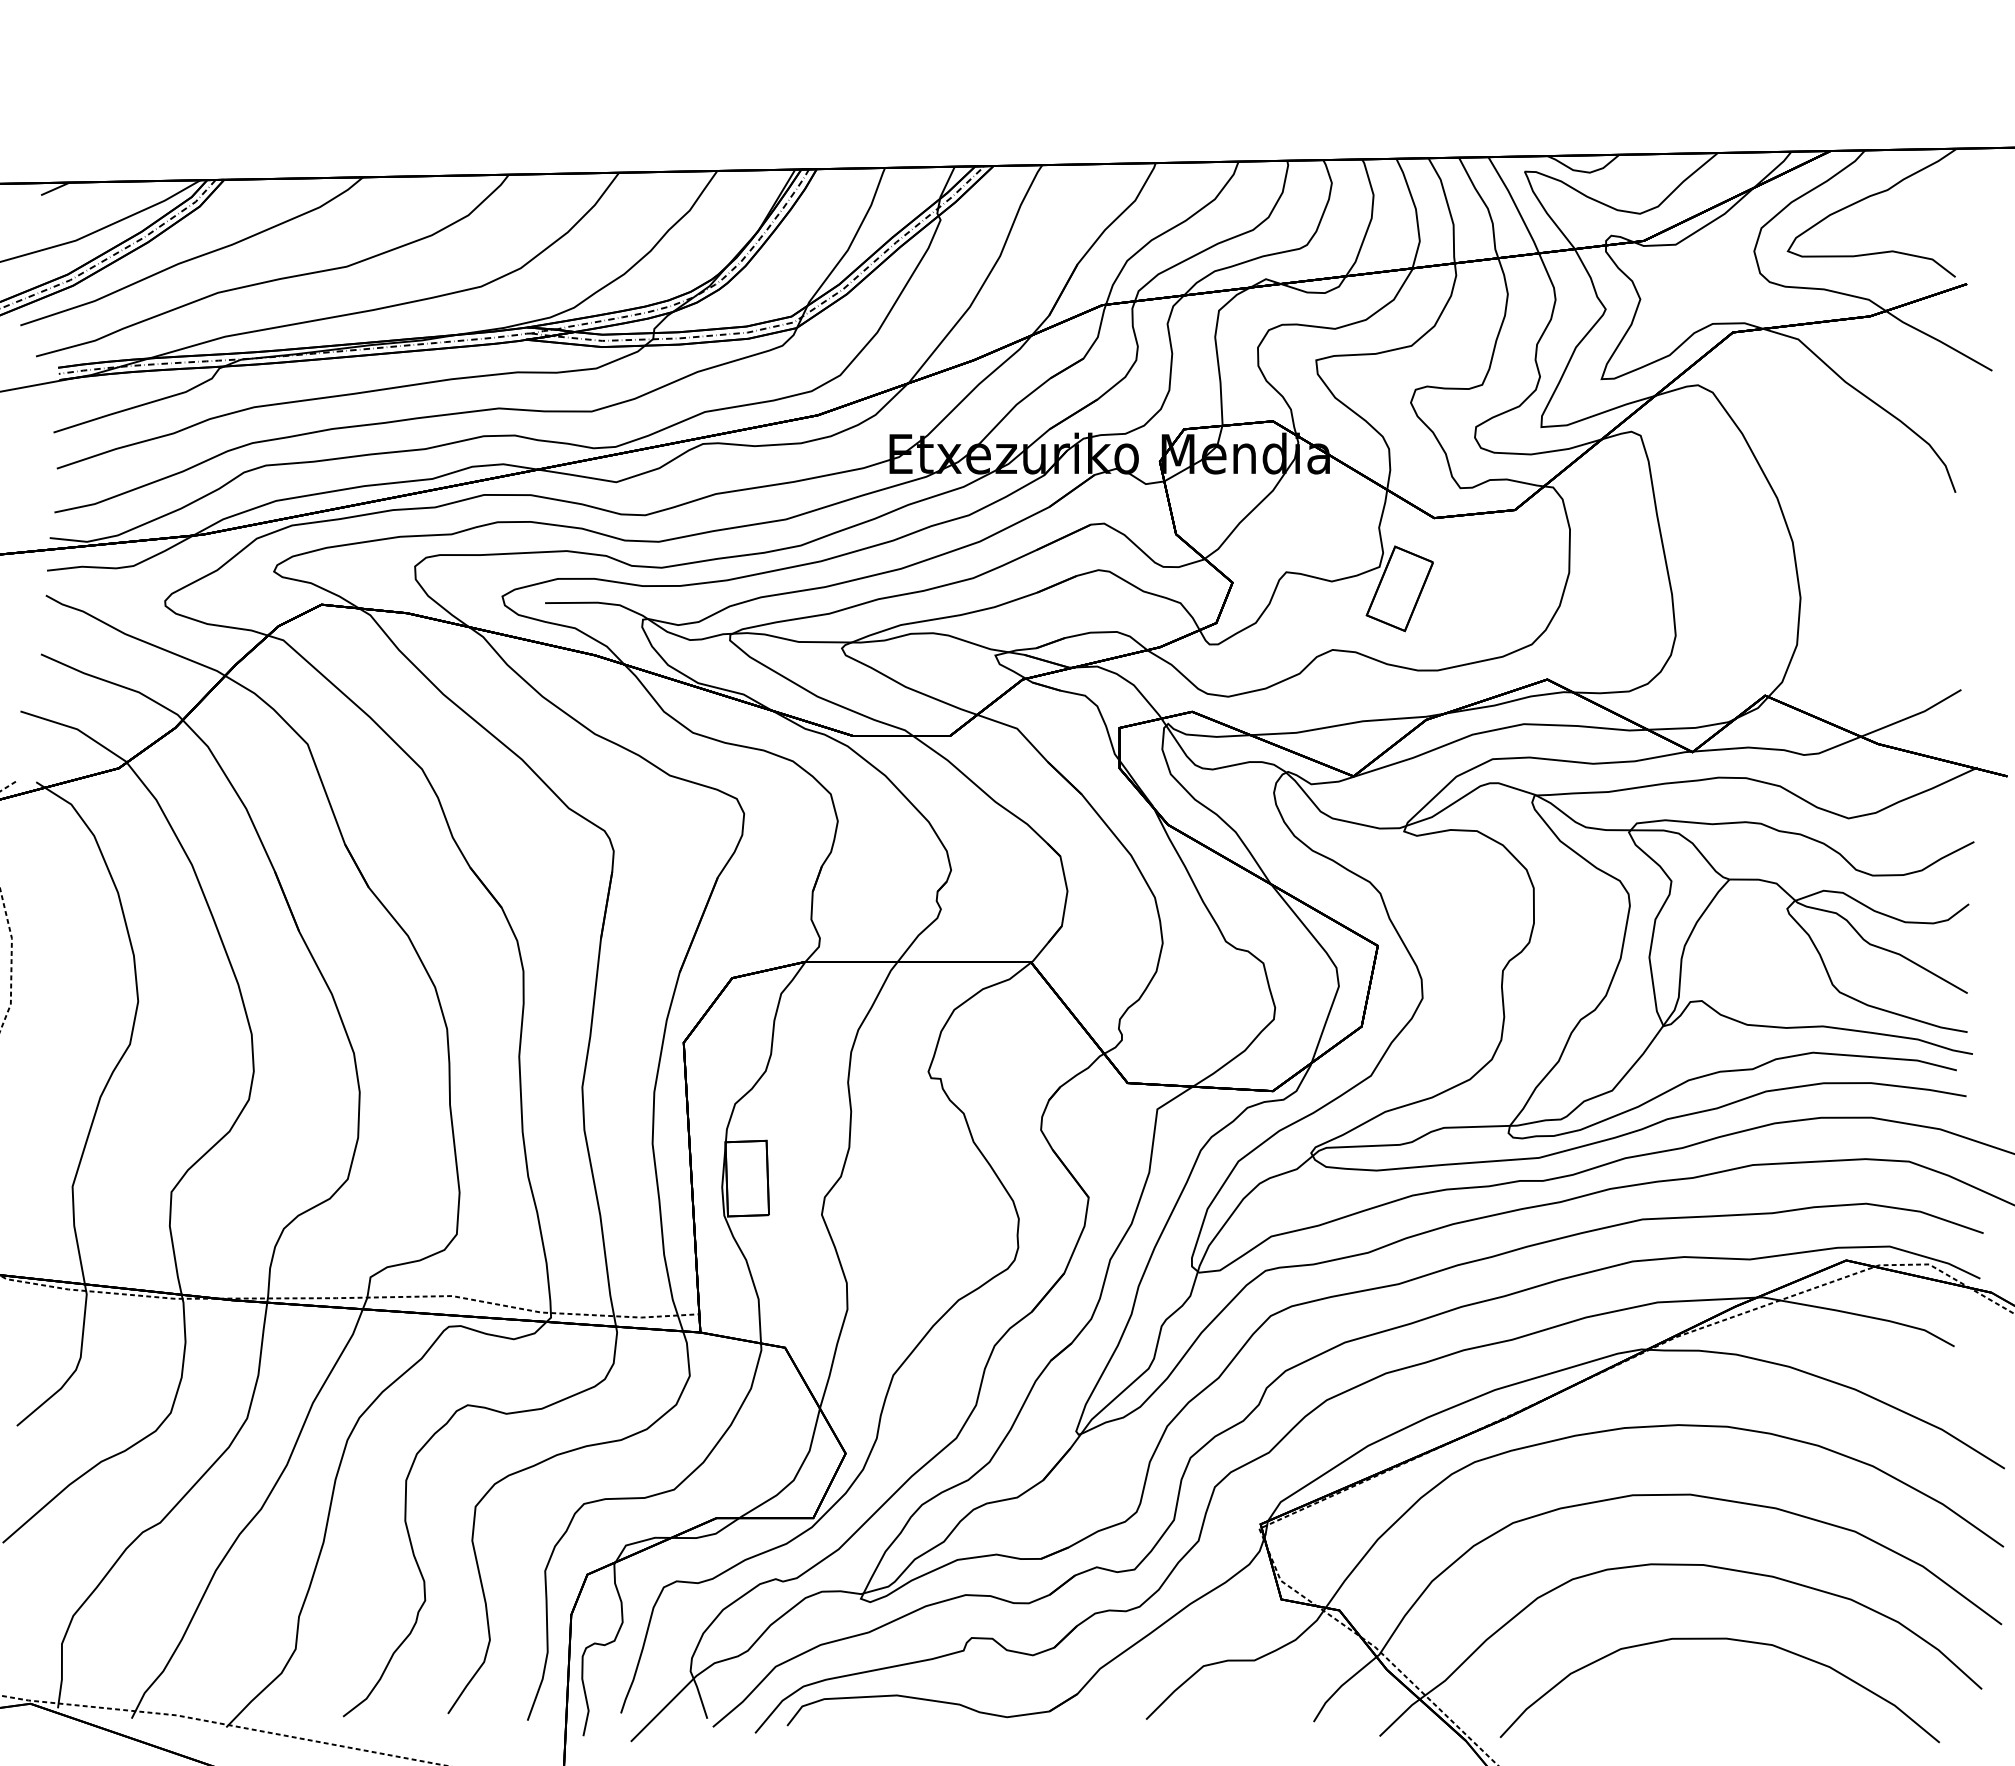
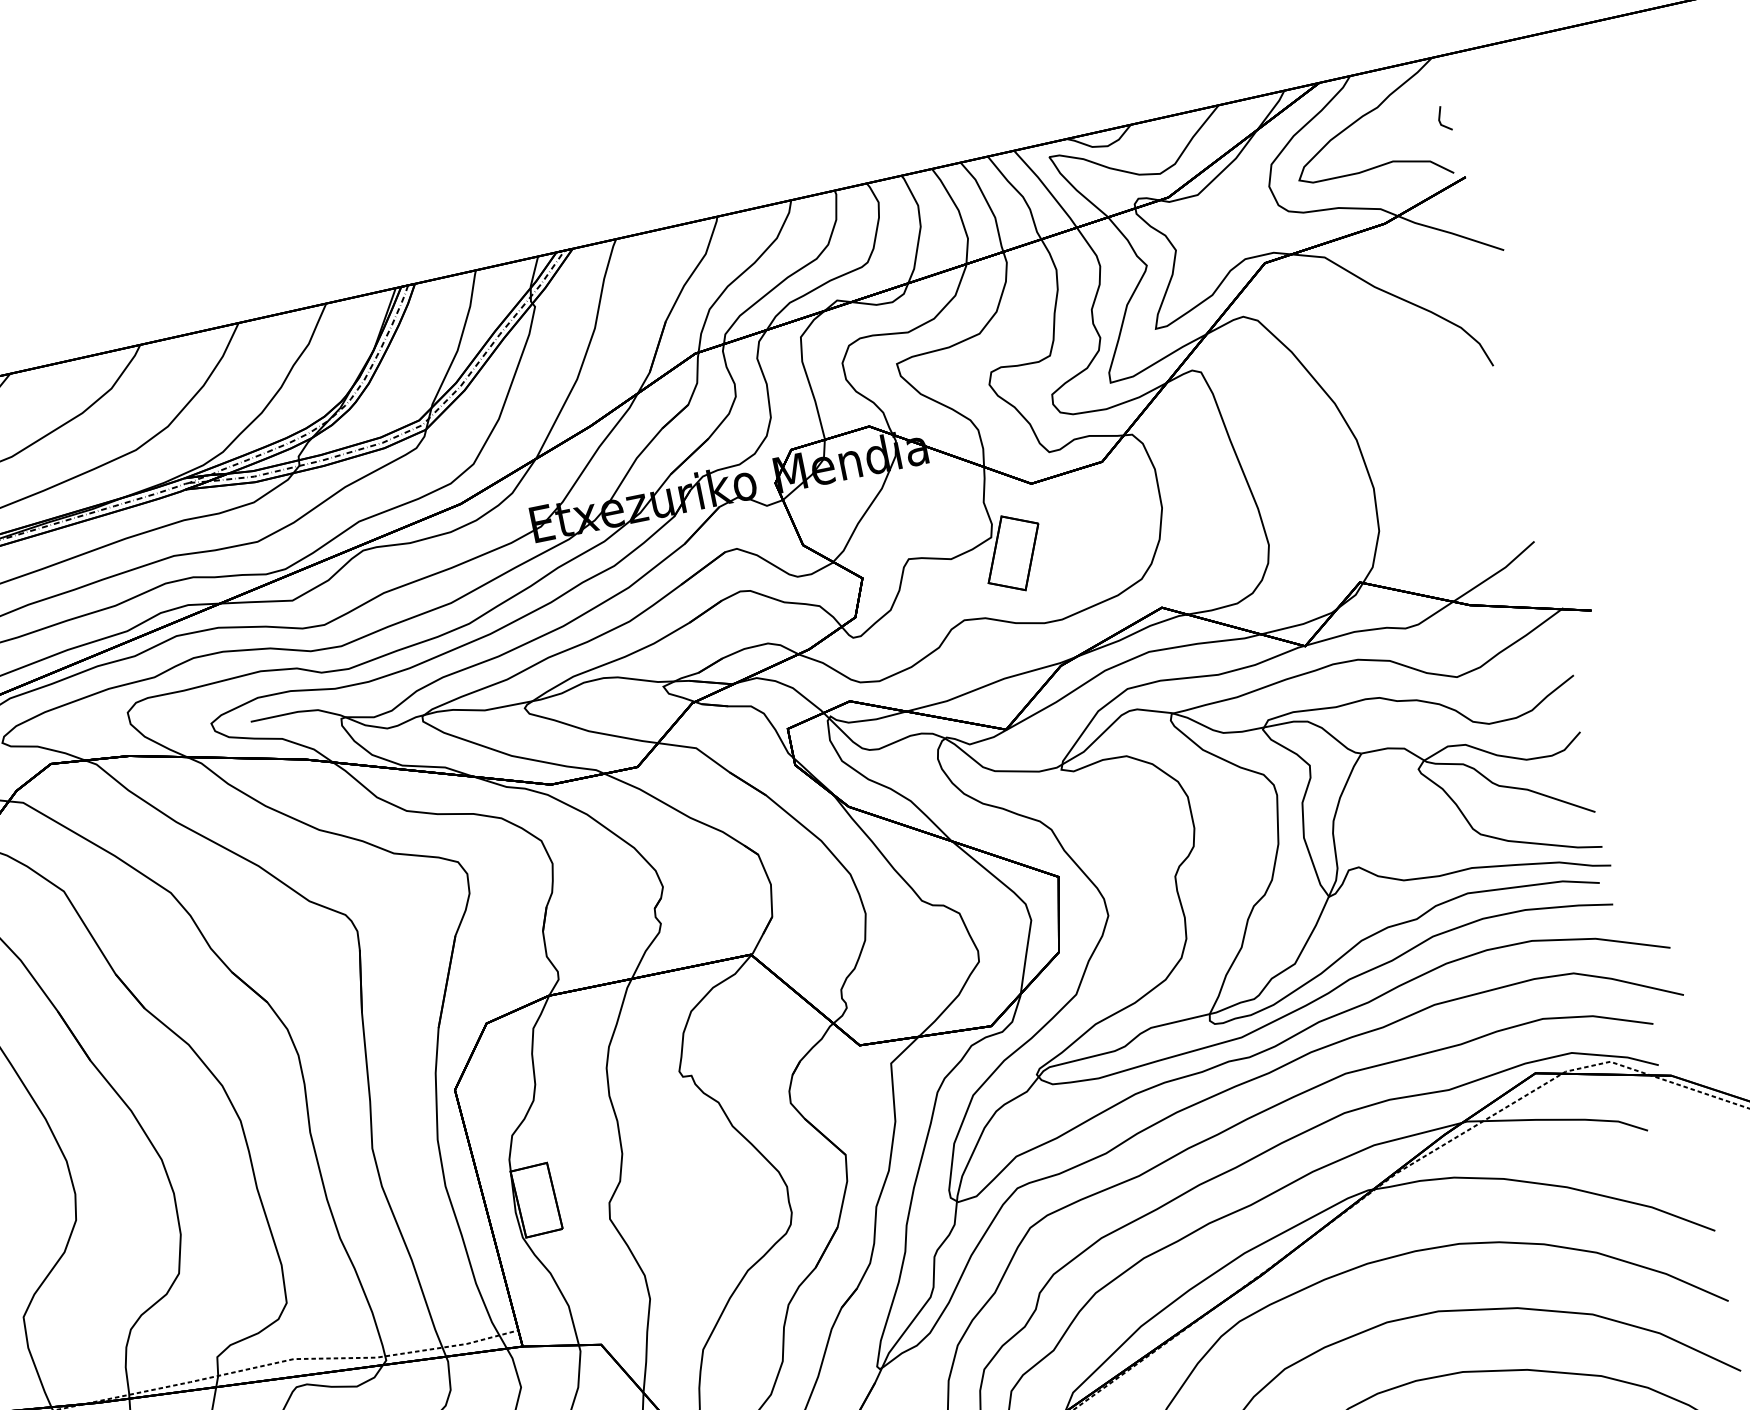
line: (1952, 216) -> (1440, 119), added

